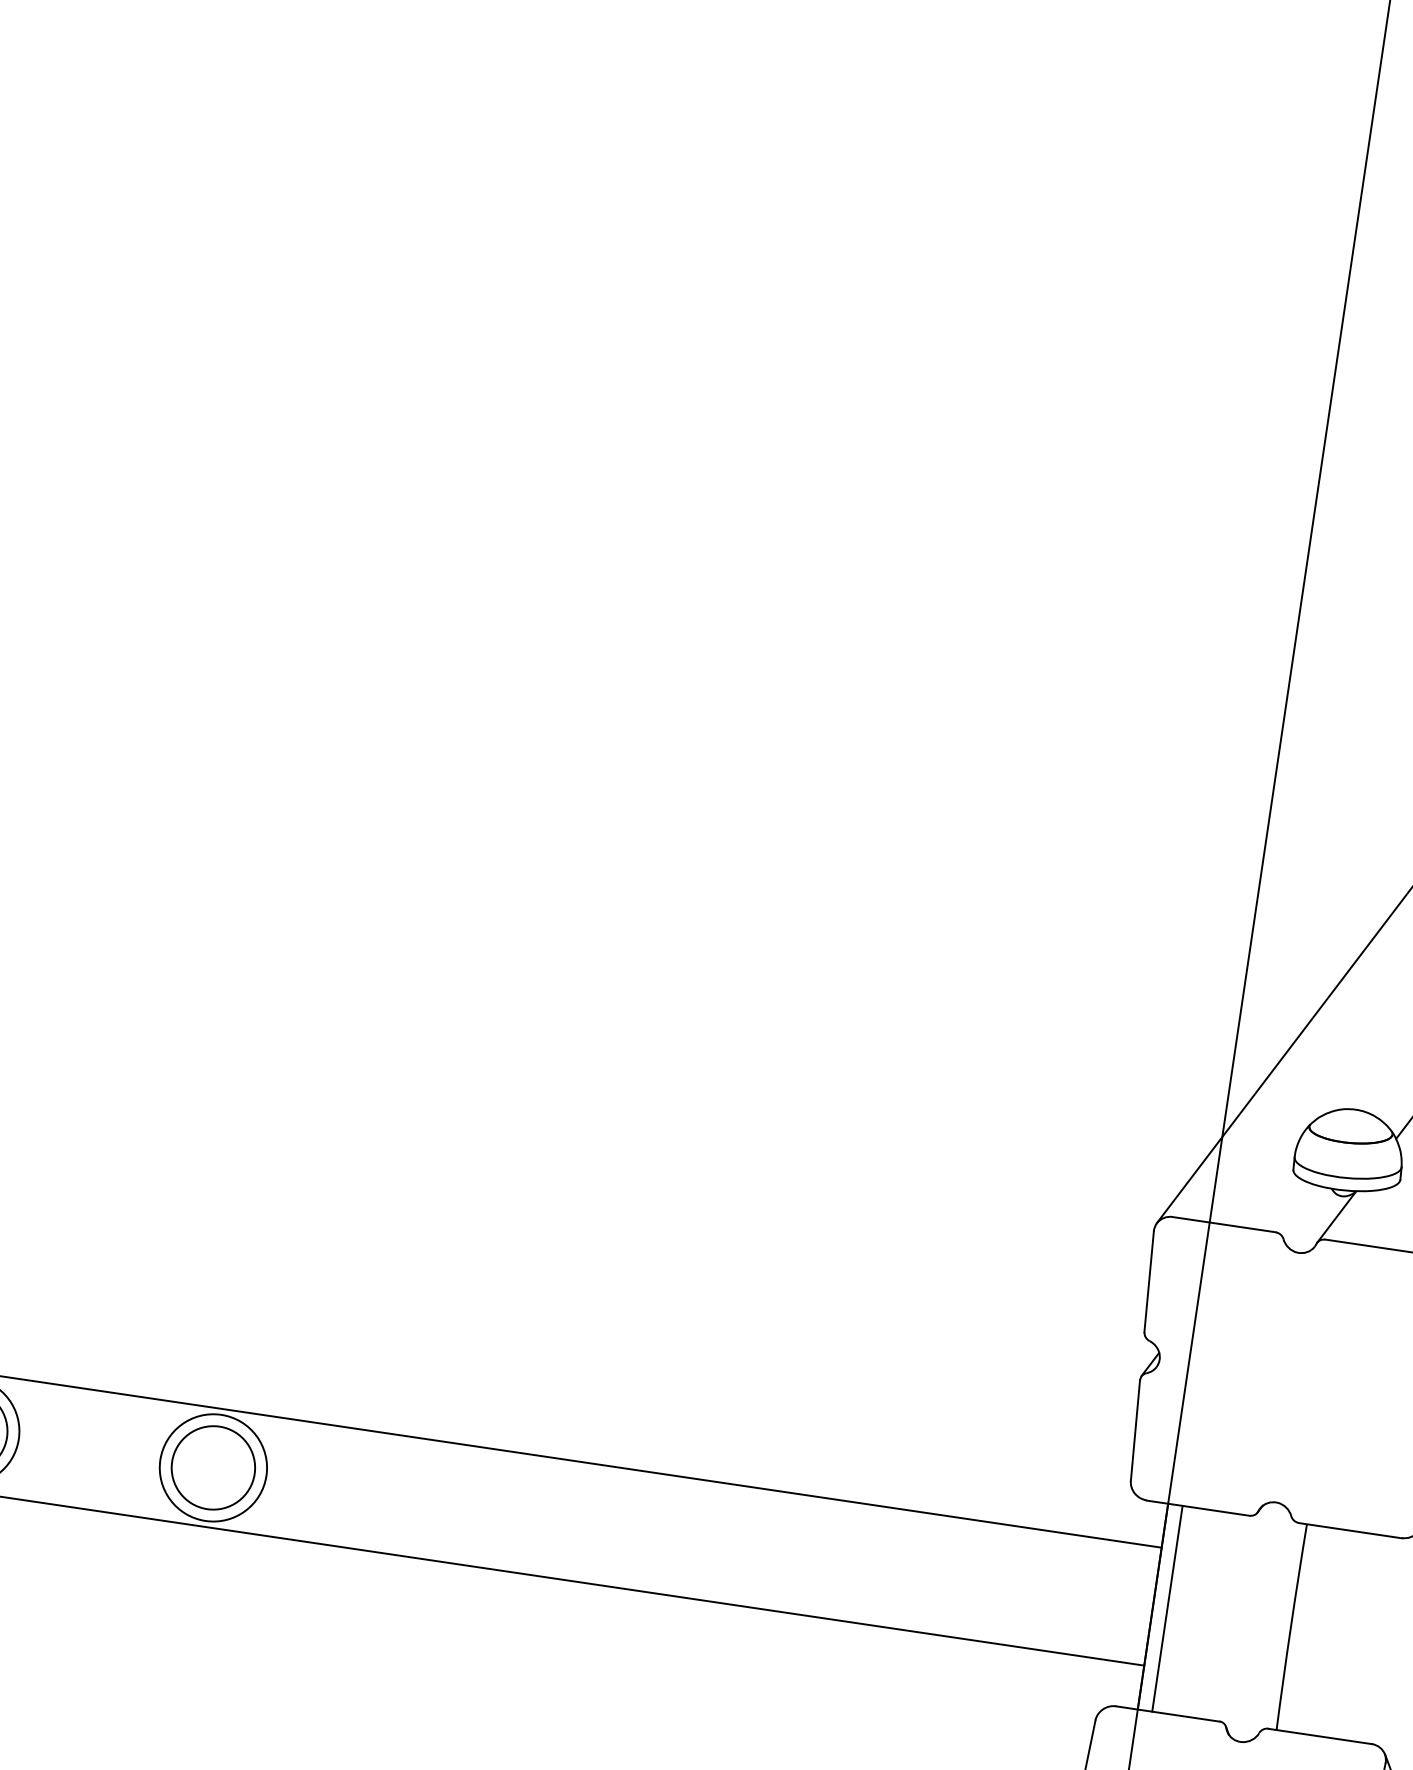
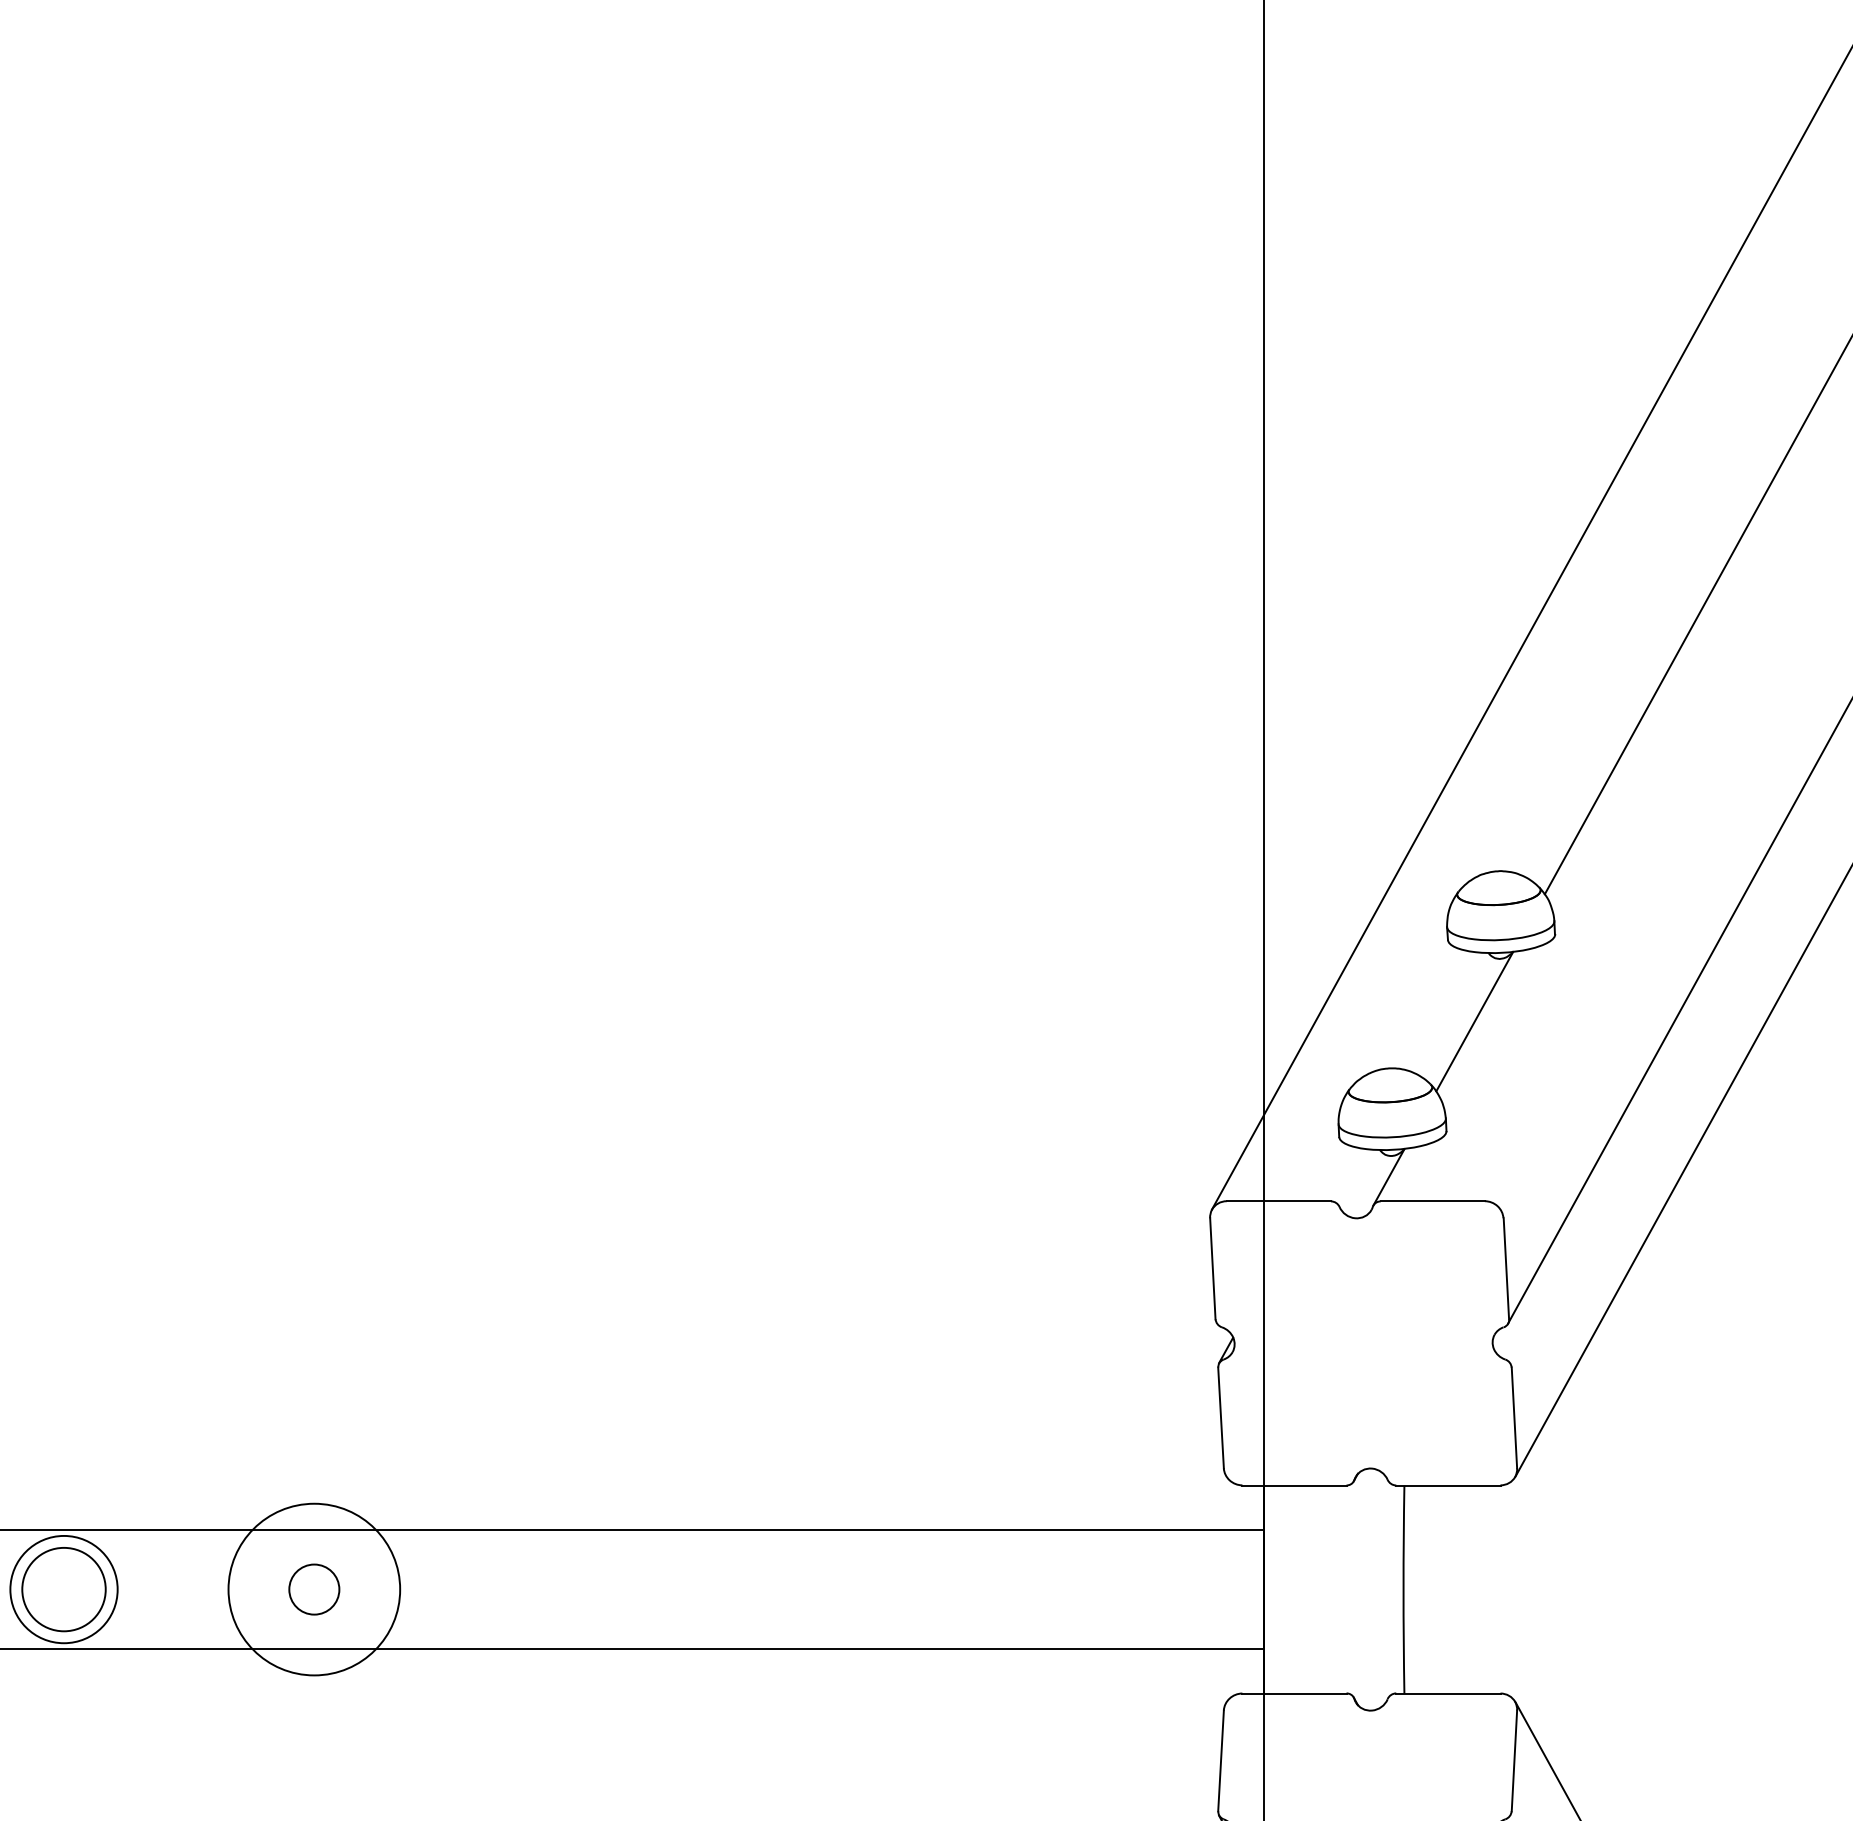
circle: (213, 1467) -> (314, 1589), size x0.6
circle: (213, 1467) -> (314, 1589), size x1.6
line: (1167, 1608) -> (1278, 1589), removed

